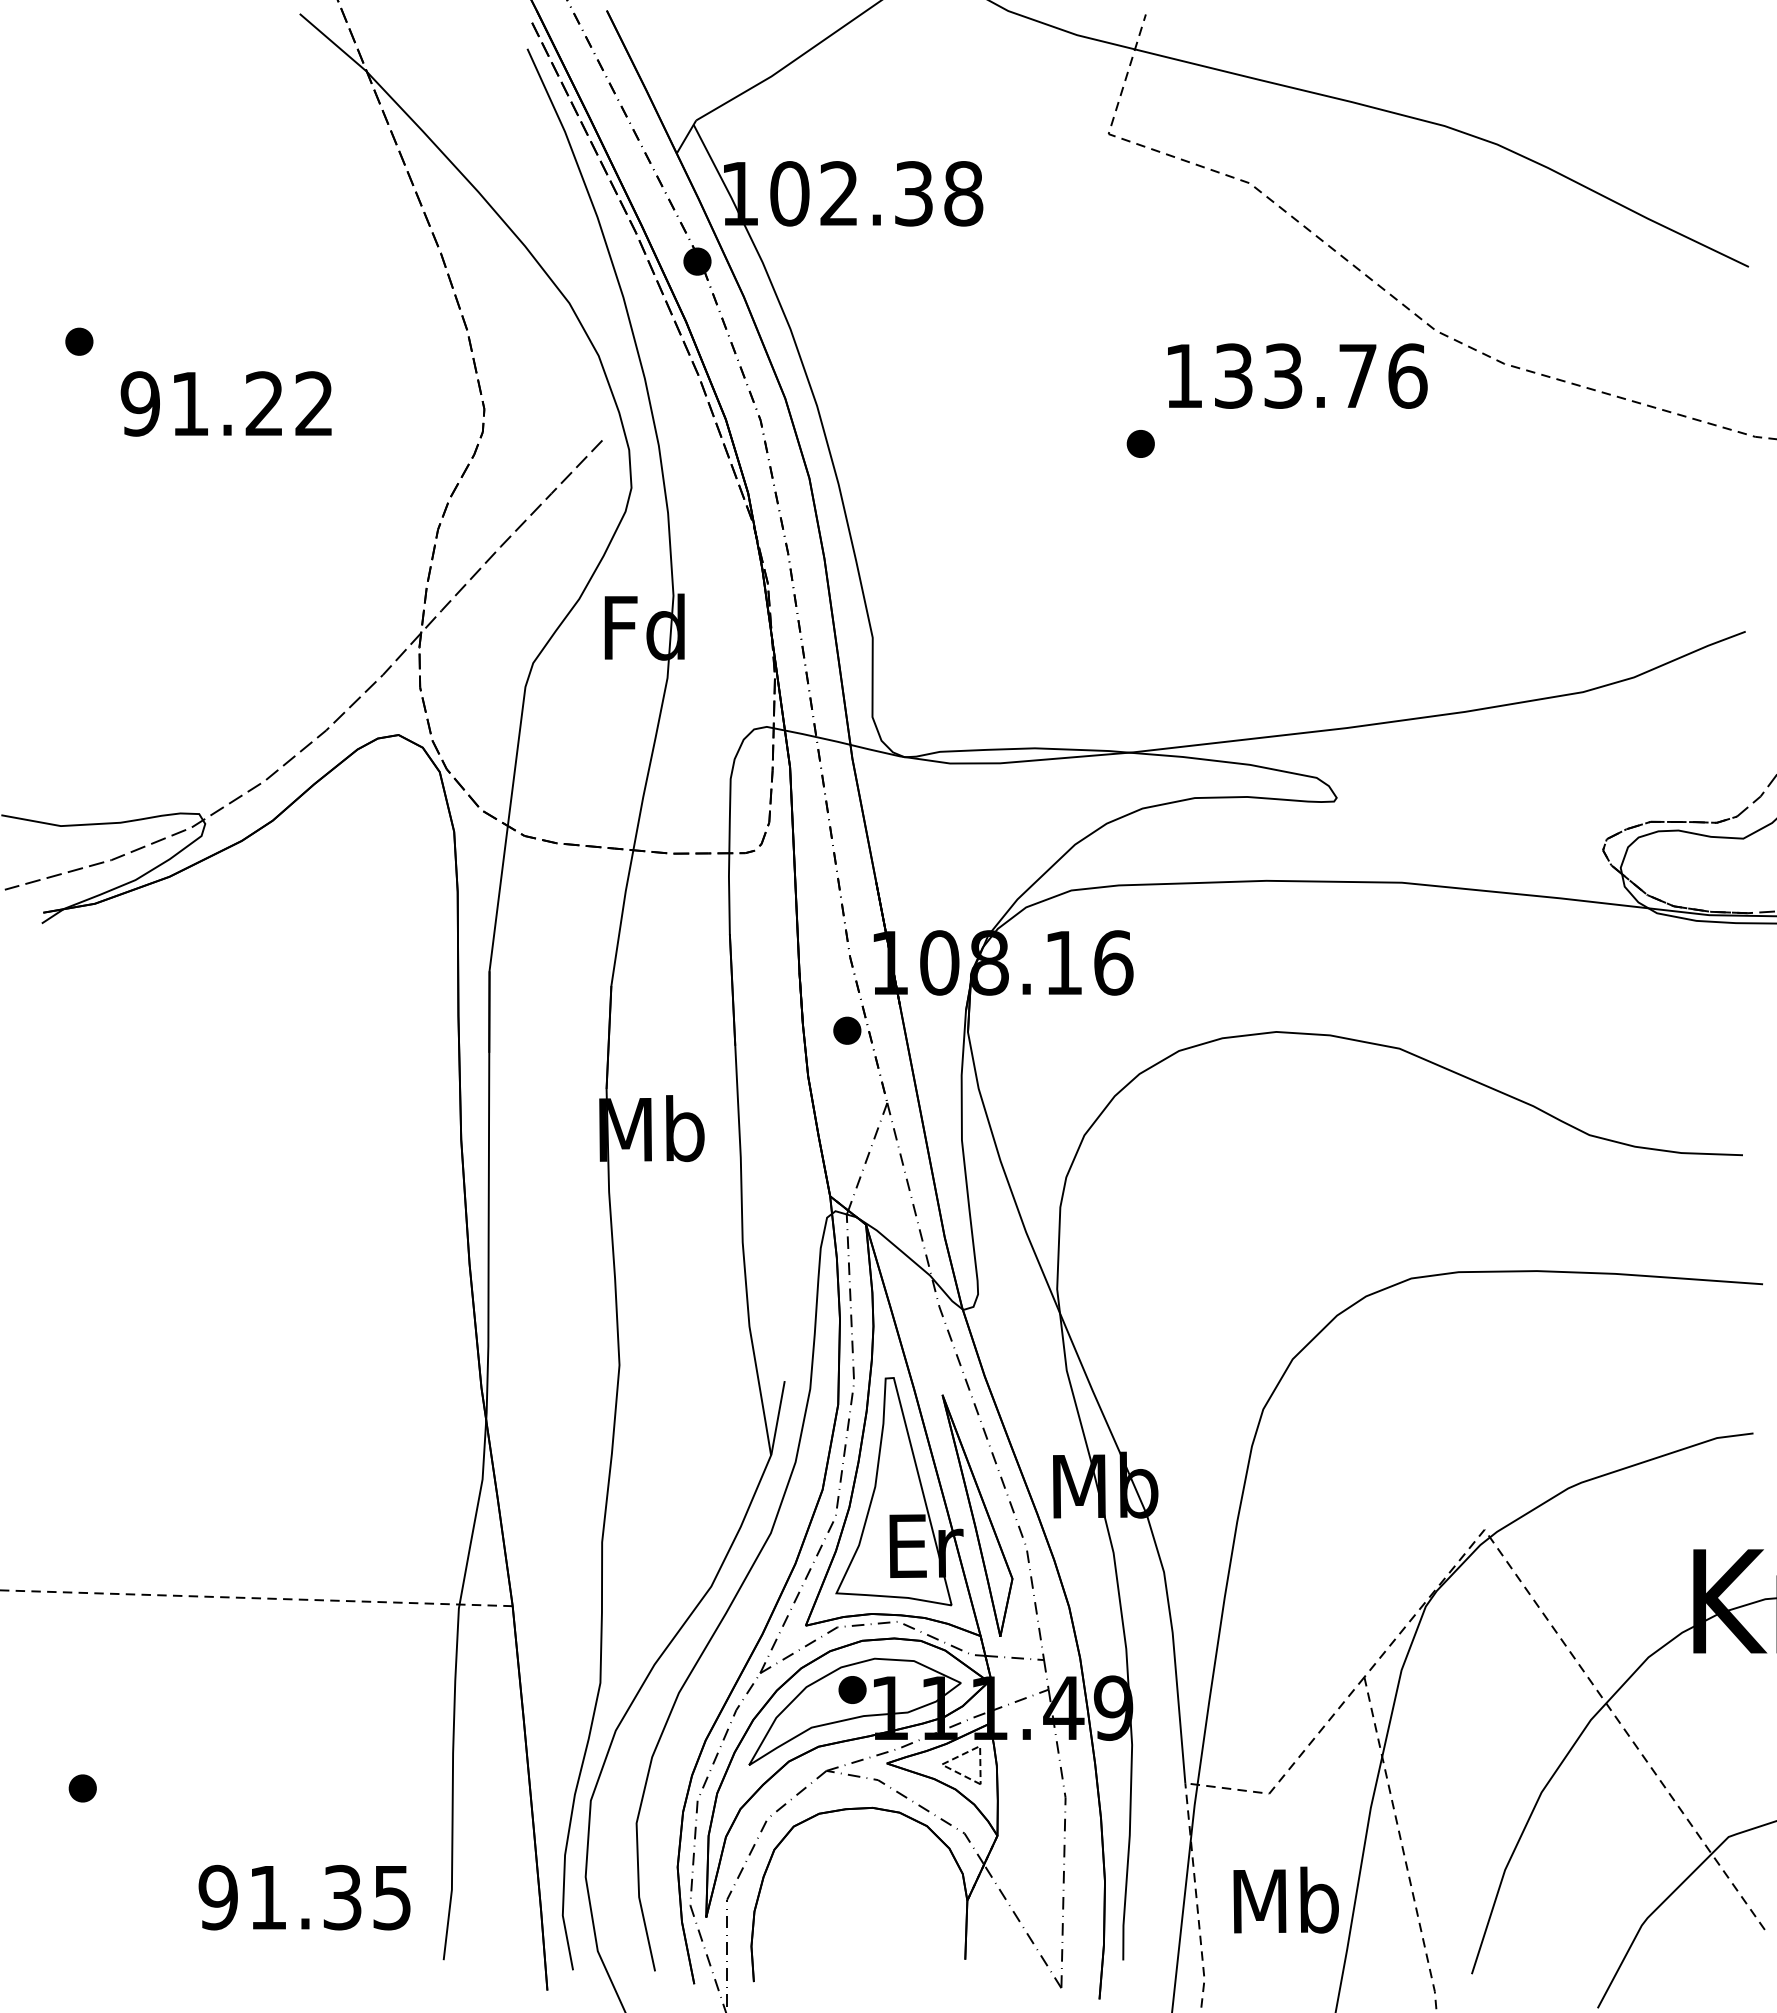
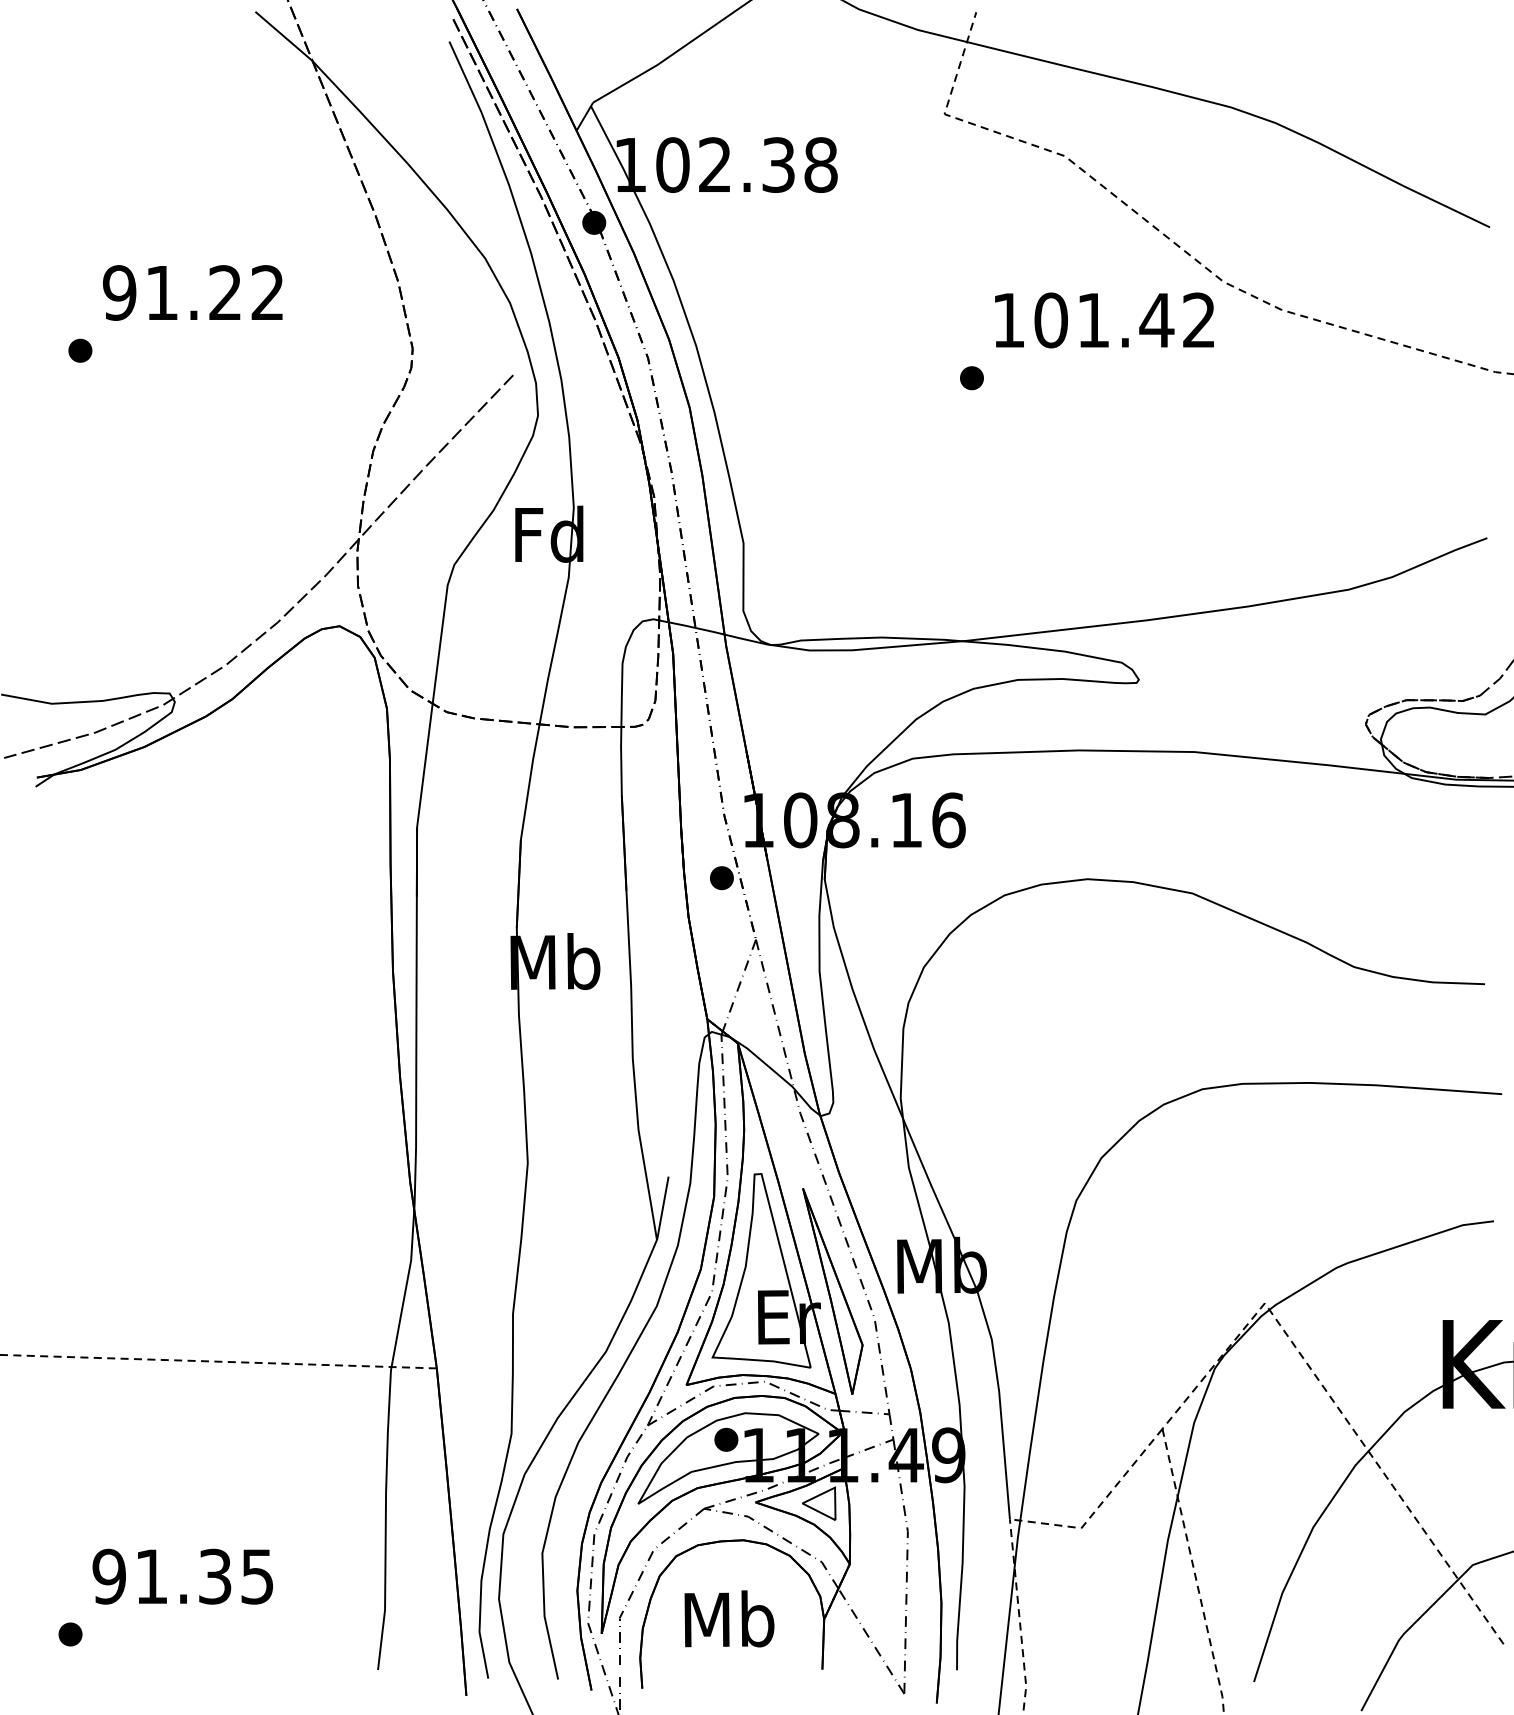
part: (79, 341) -> (80, 350), moved
text: (1320, 375) -> (1125, 319), 133.76 -> 101.42
text: (225, 403) -> (192, 292), moved
line: (958, 1756) -> (816, 1496), dashed -> solid
part: (82, 1788) -> (70, 1634), moved
text: (304, 1897) -> (182, 1576), moved
text: (1285, 1899) -> (728, 1618), moved

